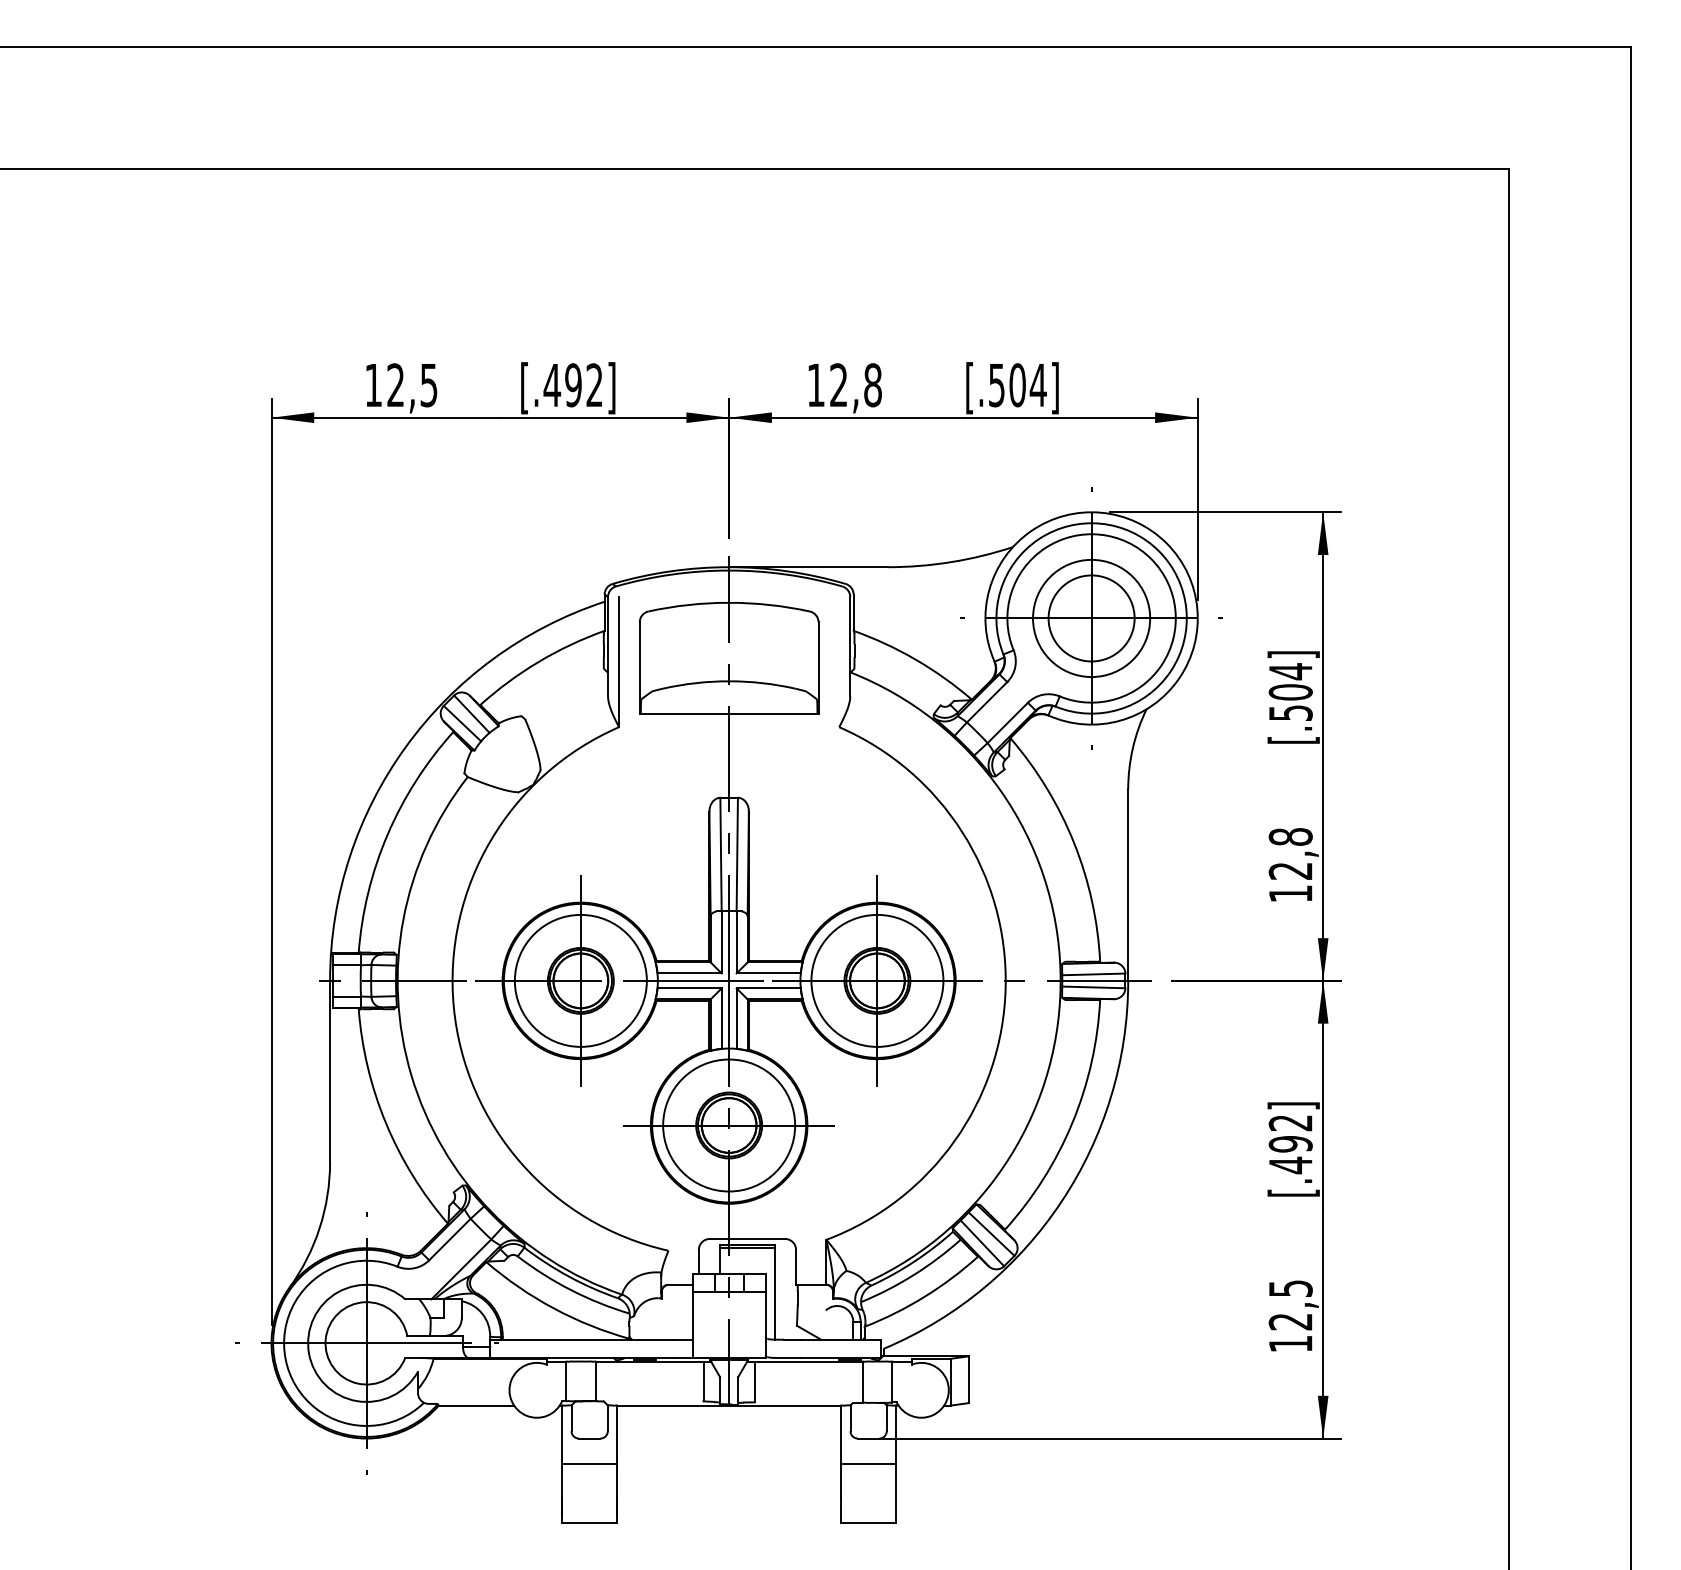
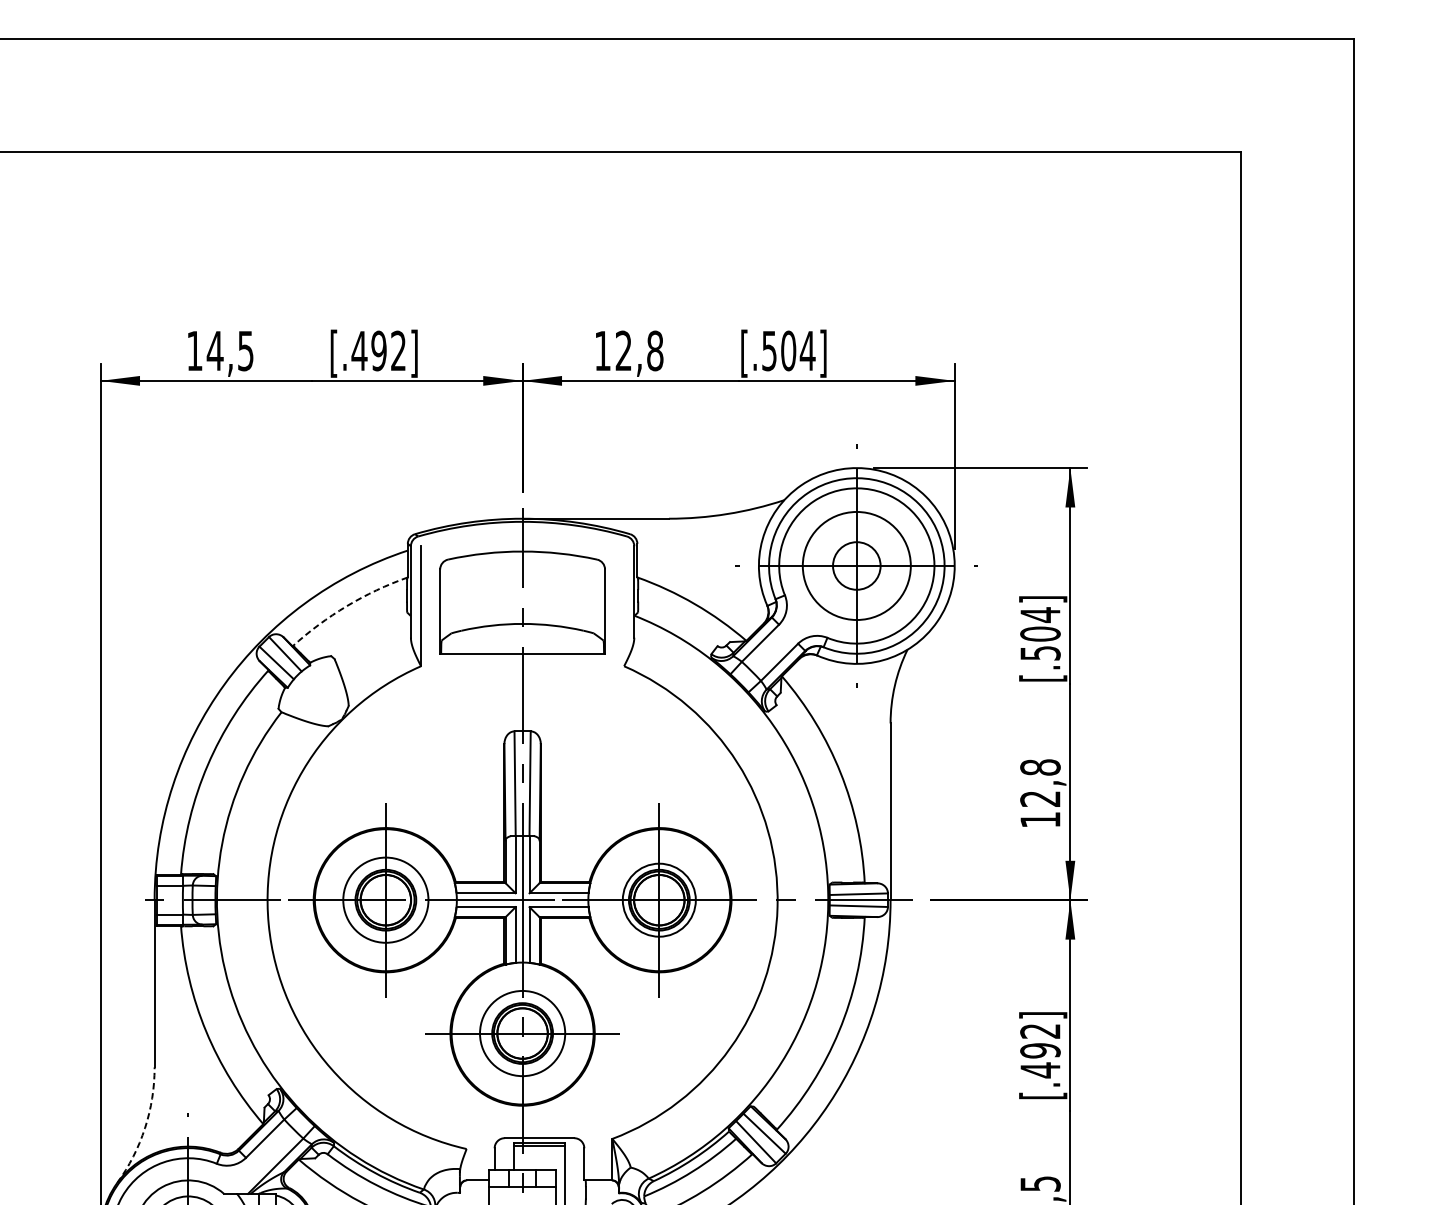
text: (395, 384) -> (214, 350), 12,5 -> 14,5
circle: (1091, 618) -> (856, 566), size x0.6
arc: (538, 662) -> (346, 606), solid -> dashed
circle: (580, 980) -> (385, 899), size x0.7
circle: (877, 980) -> (659, 899), size x0.6
circle: (729, 1125) -> (522, 1033), size x0.7
arc: (319, 1228) -> (144, 1128), solid -> dashed

